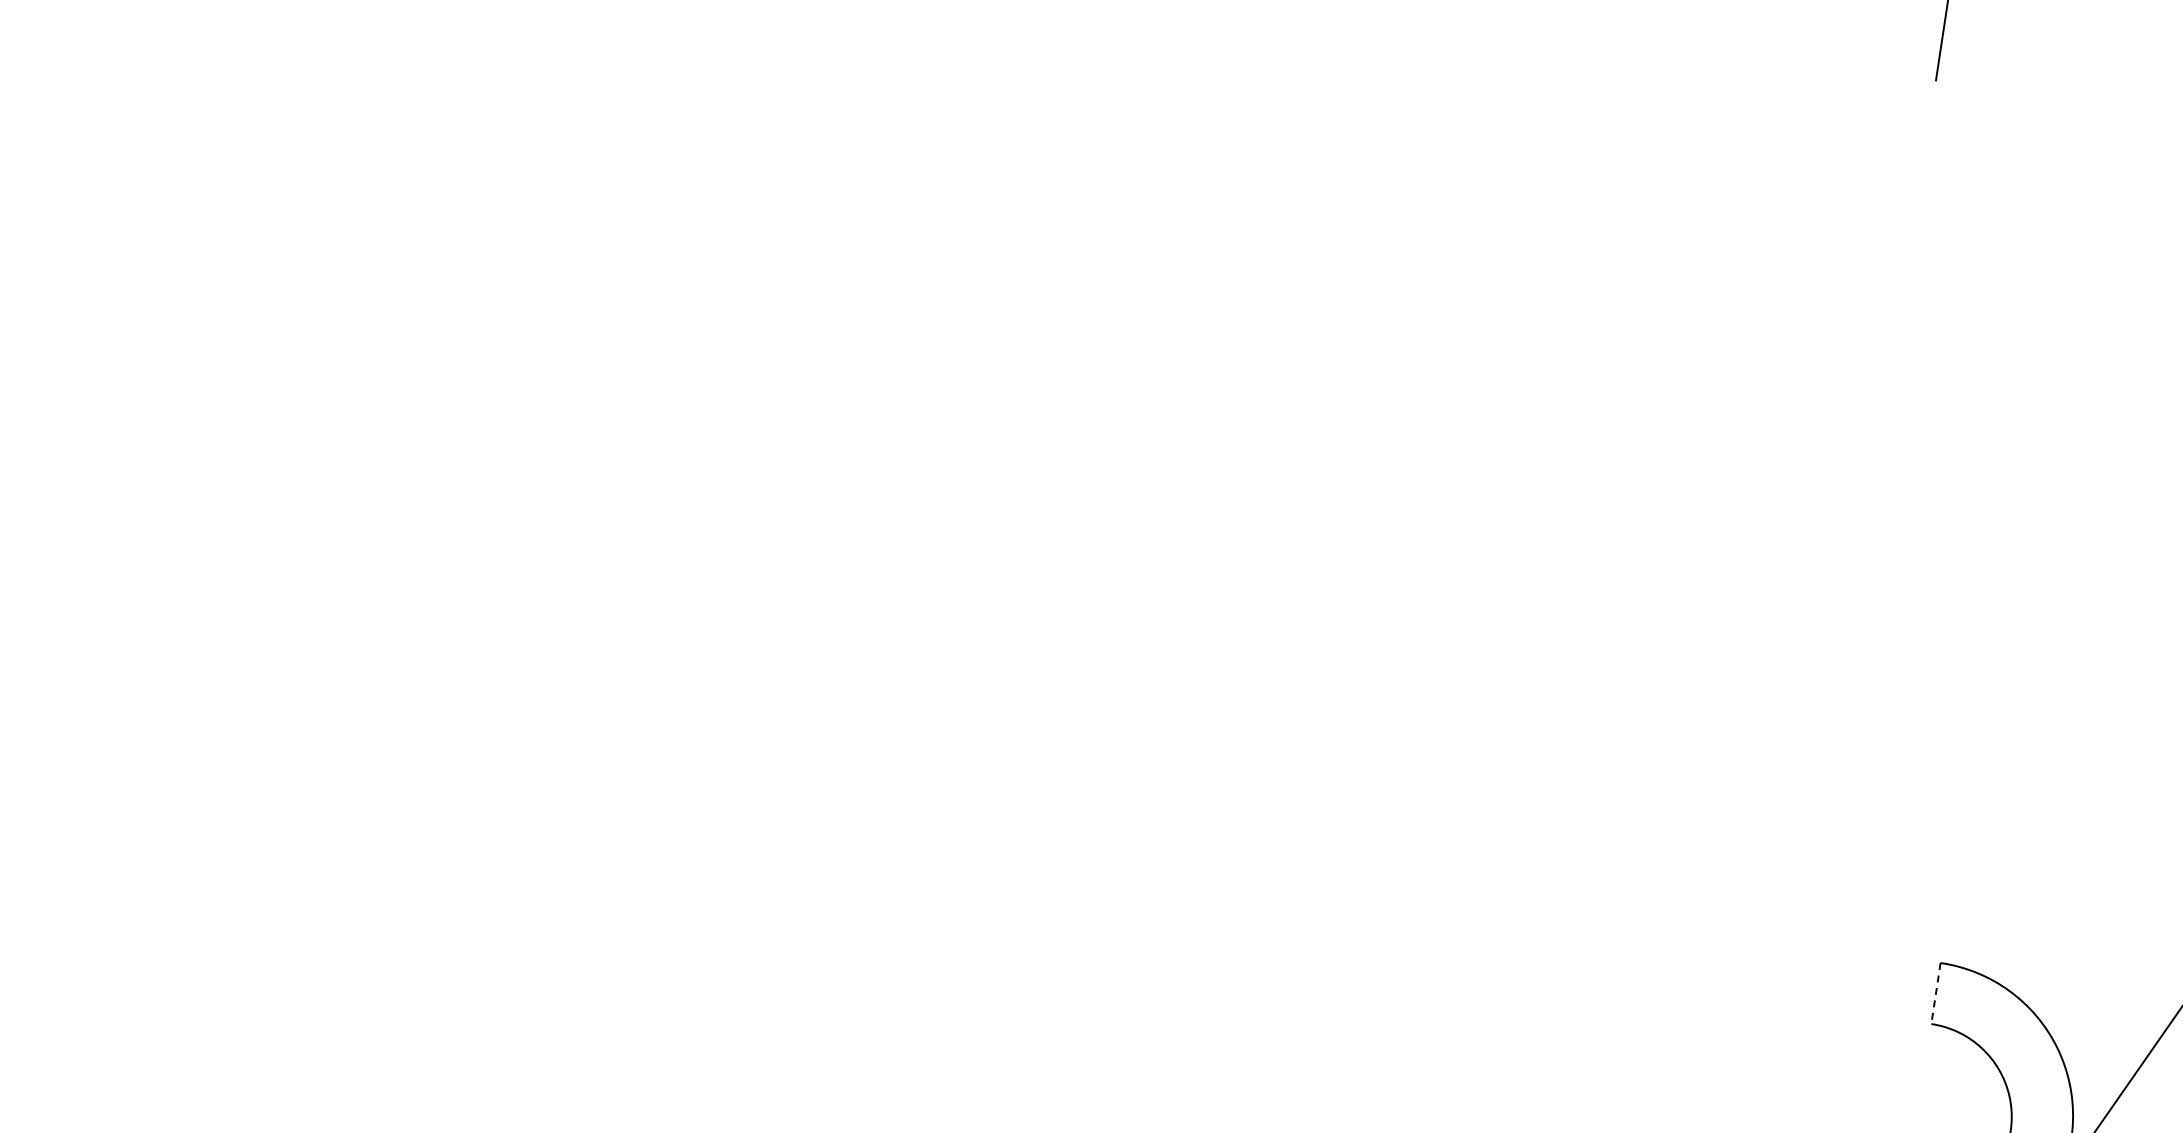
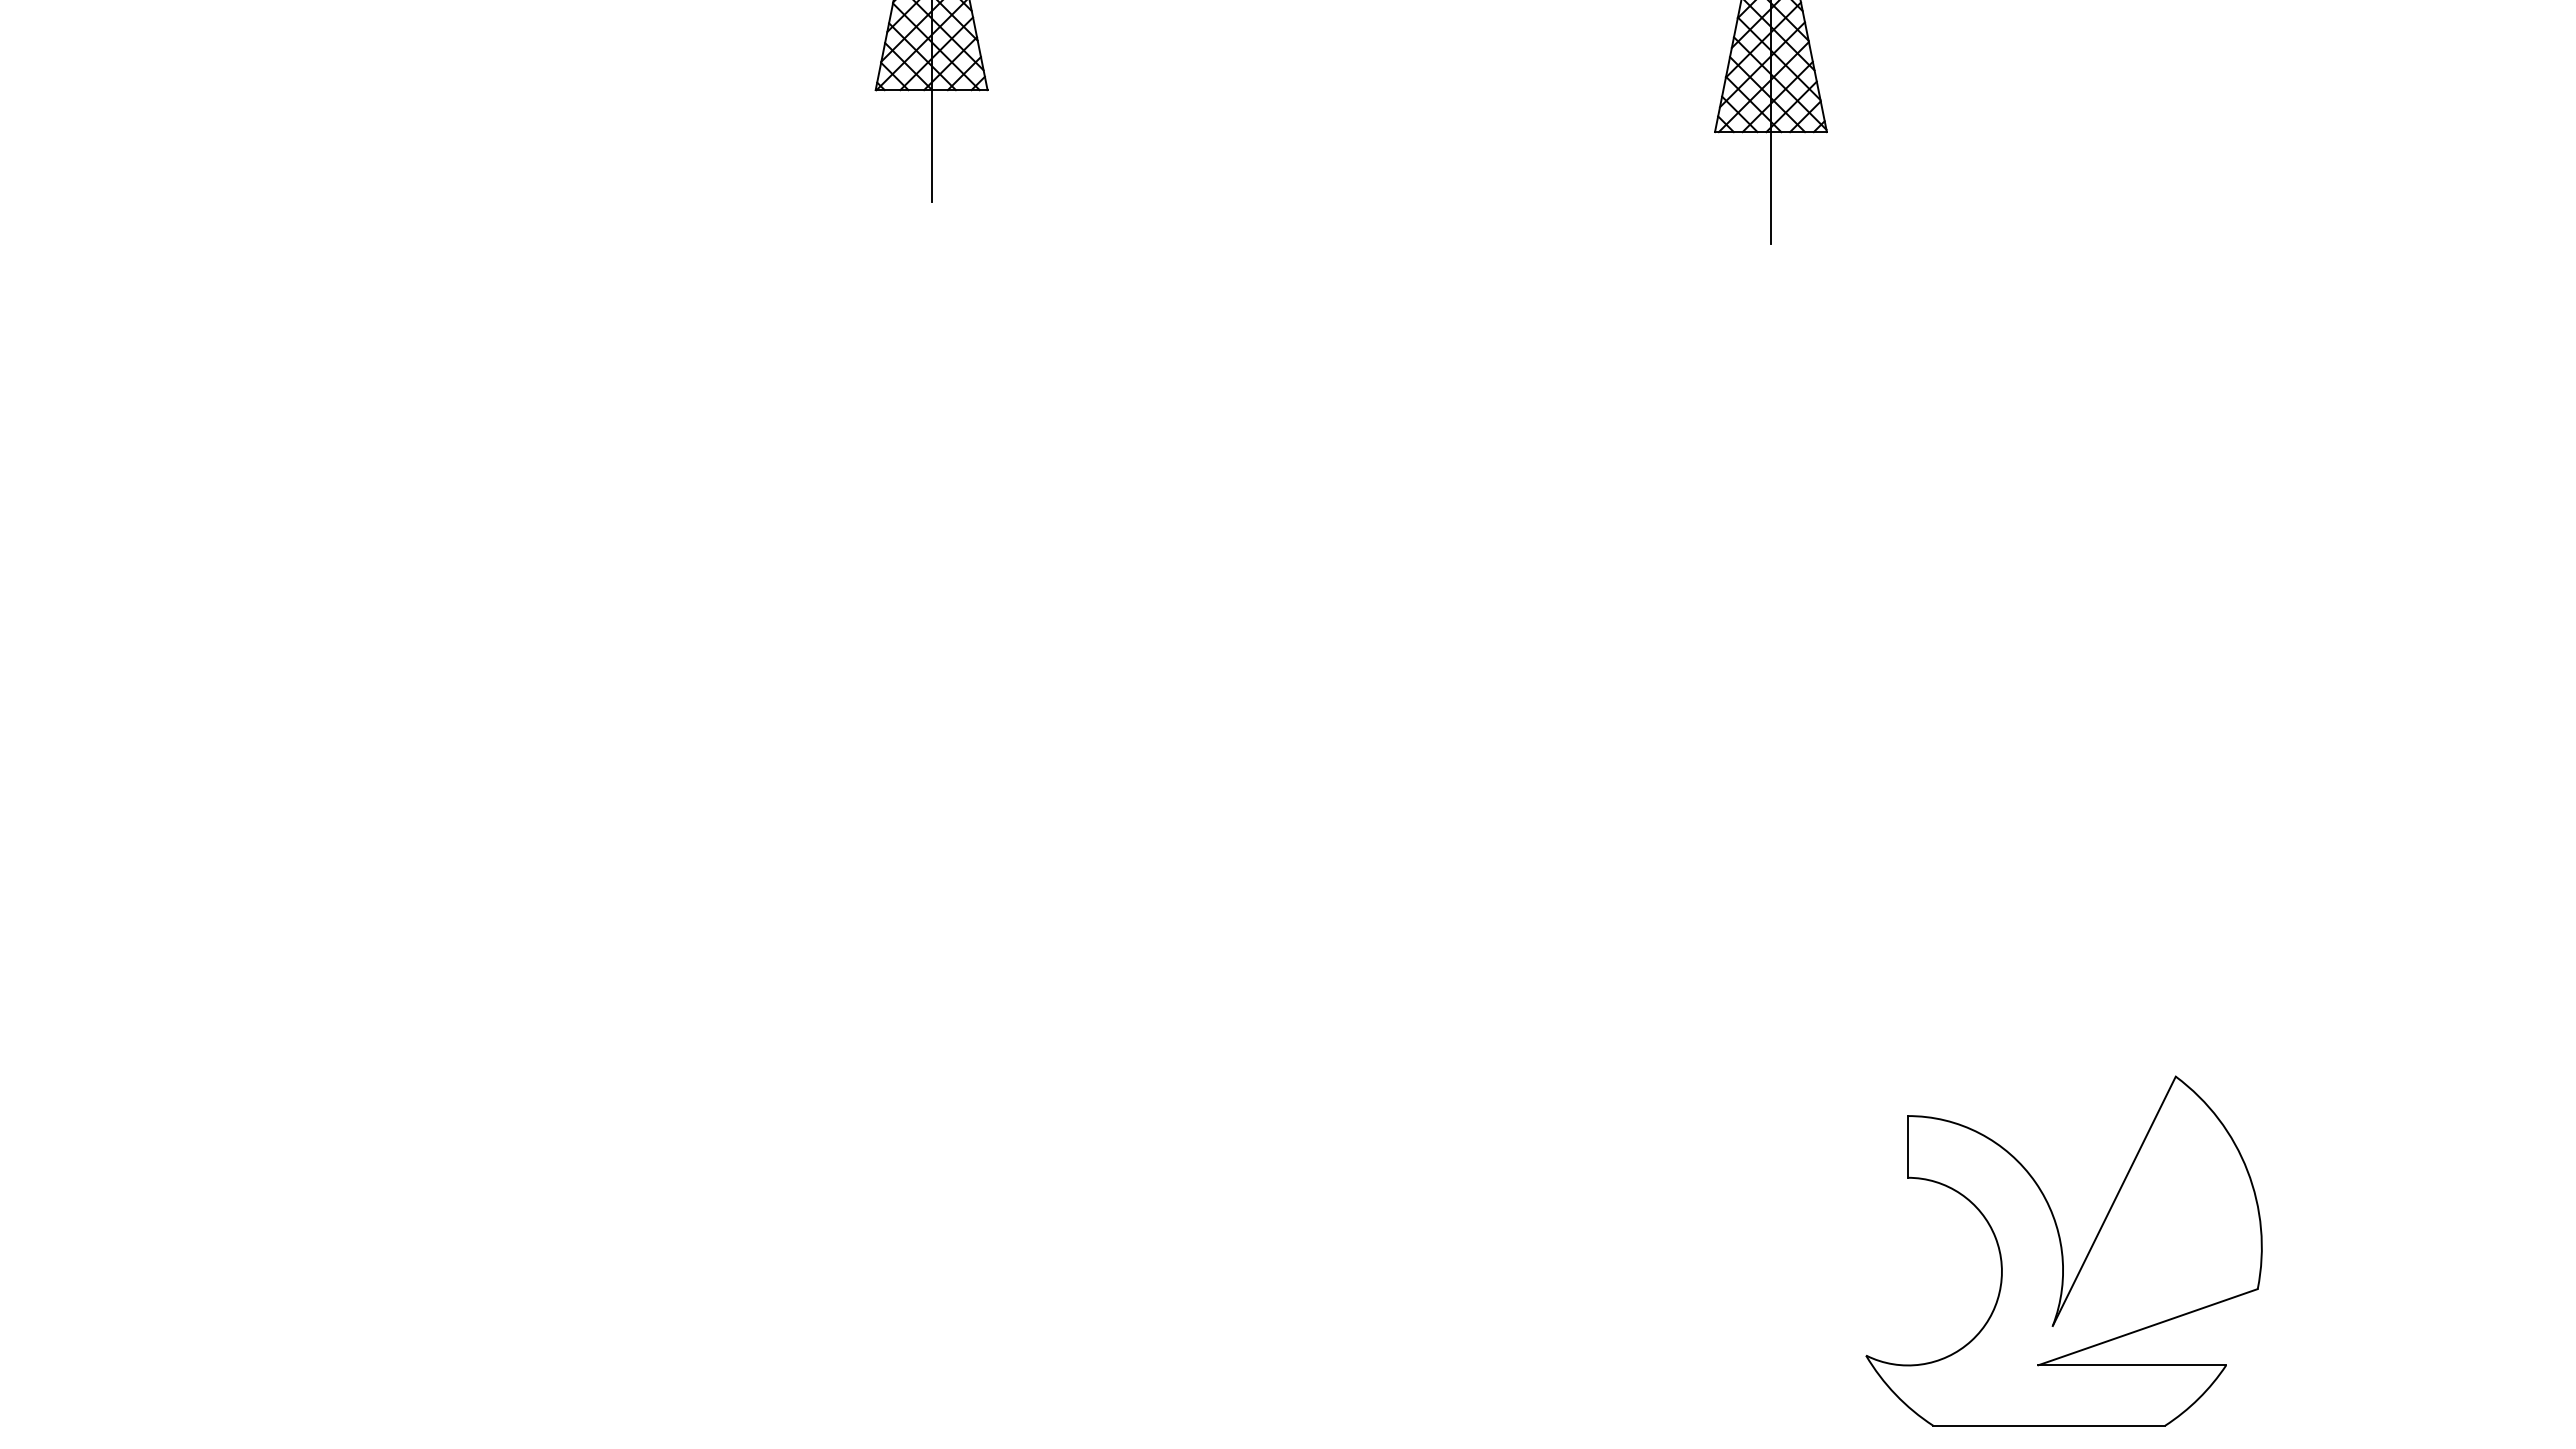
line: (1936, 993) -> (1907, 1146), dashed -> solid

